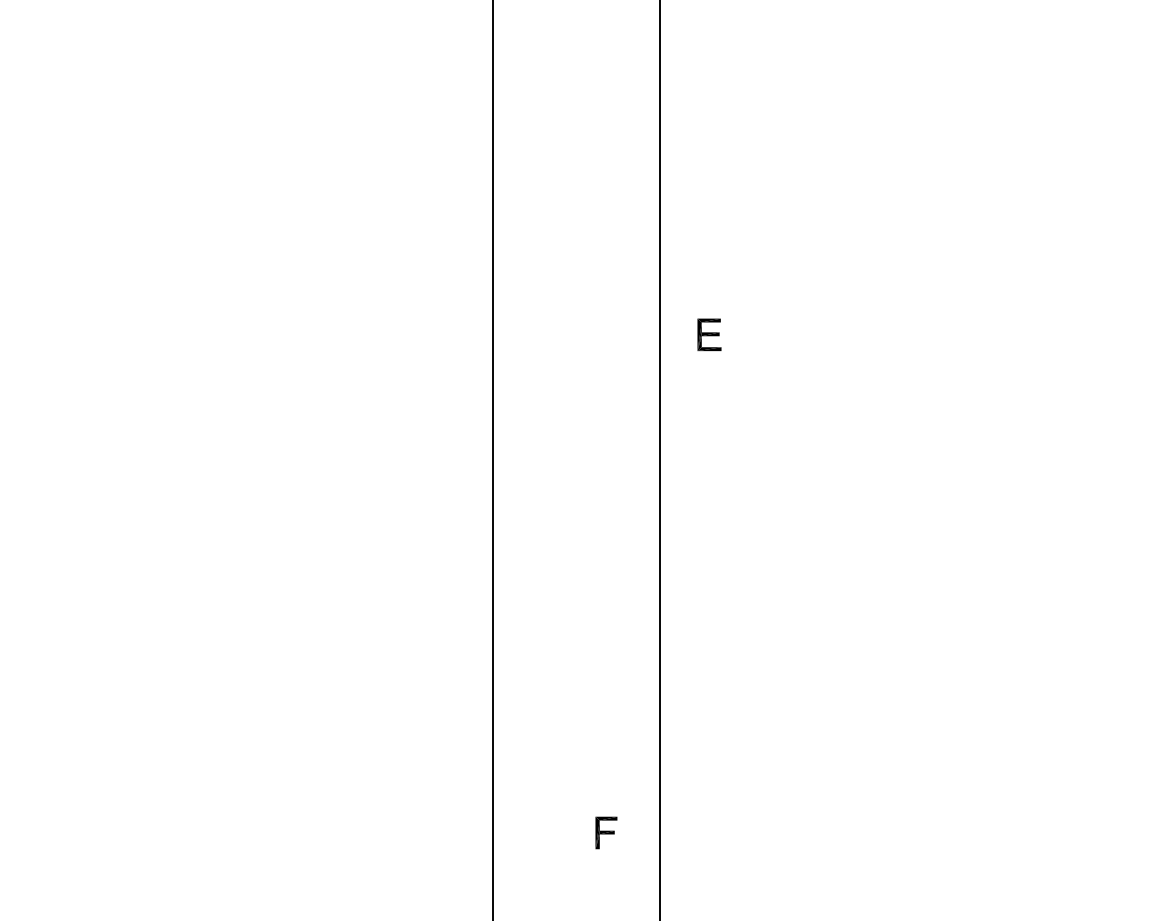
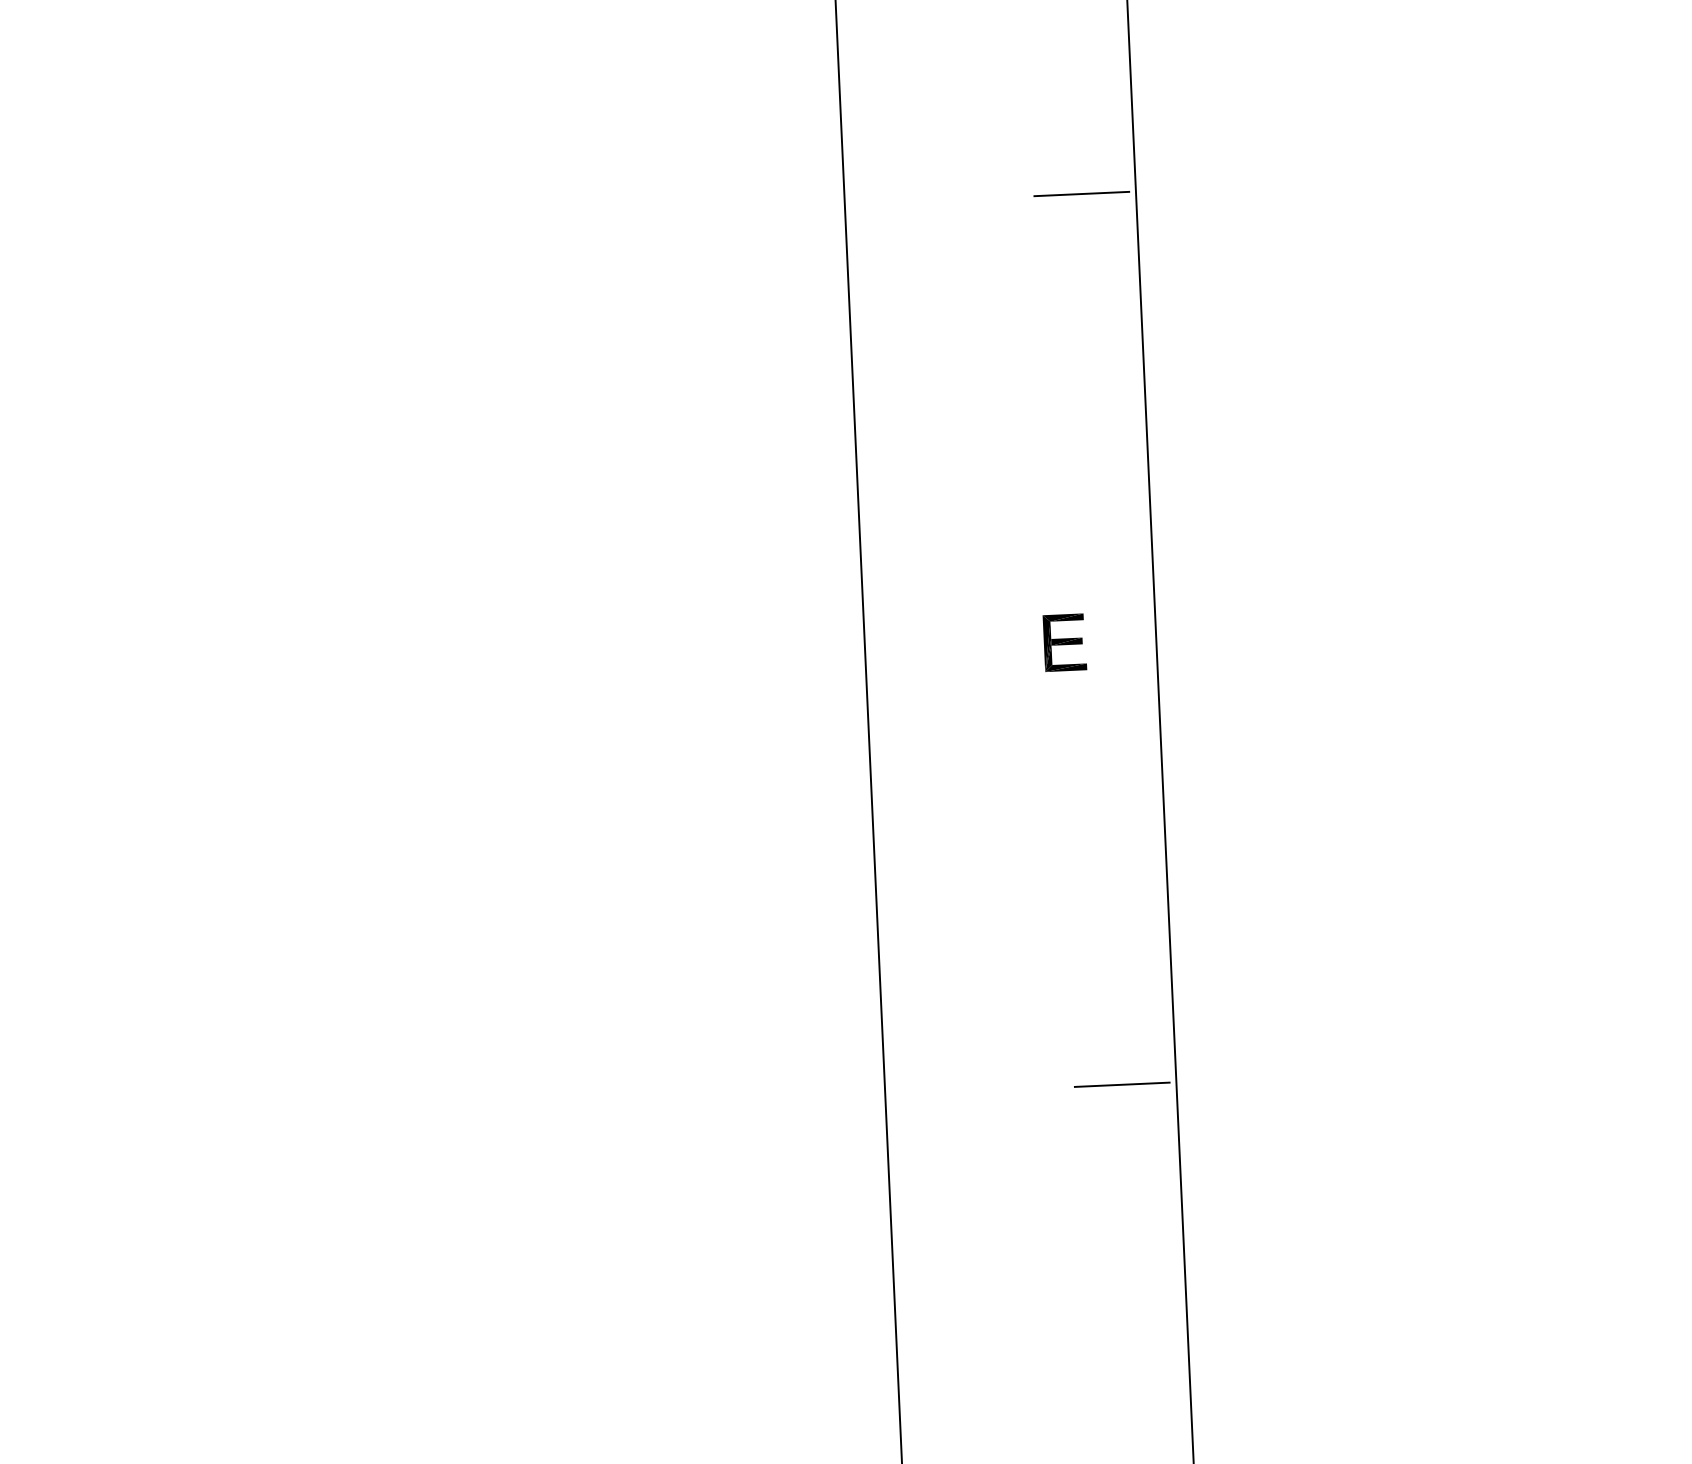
line: (628, 79) -> (1081, 194), added
part: (709, 334) -> (1064, 642), moved
line: (628, 588) -> (1121, 1084), added

